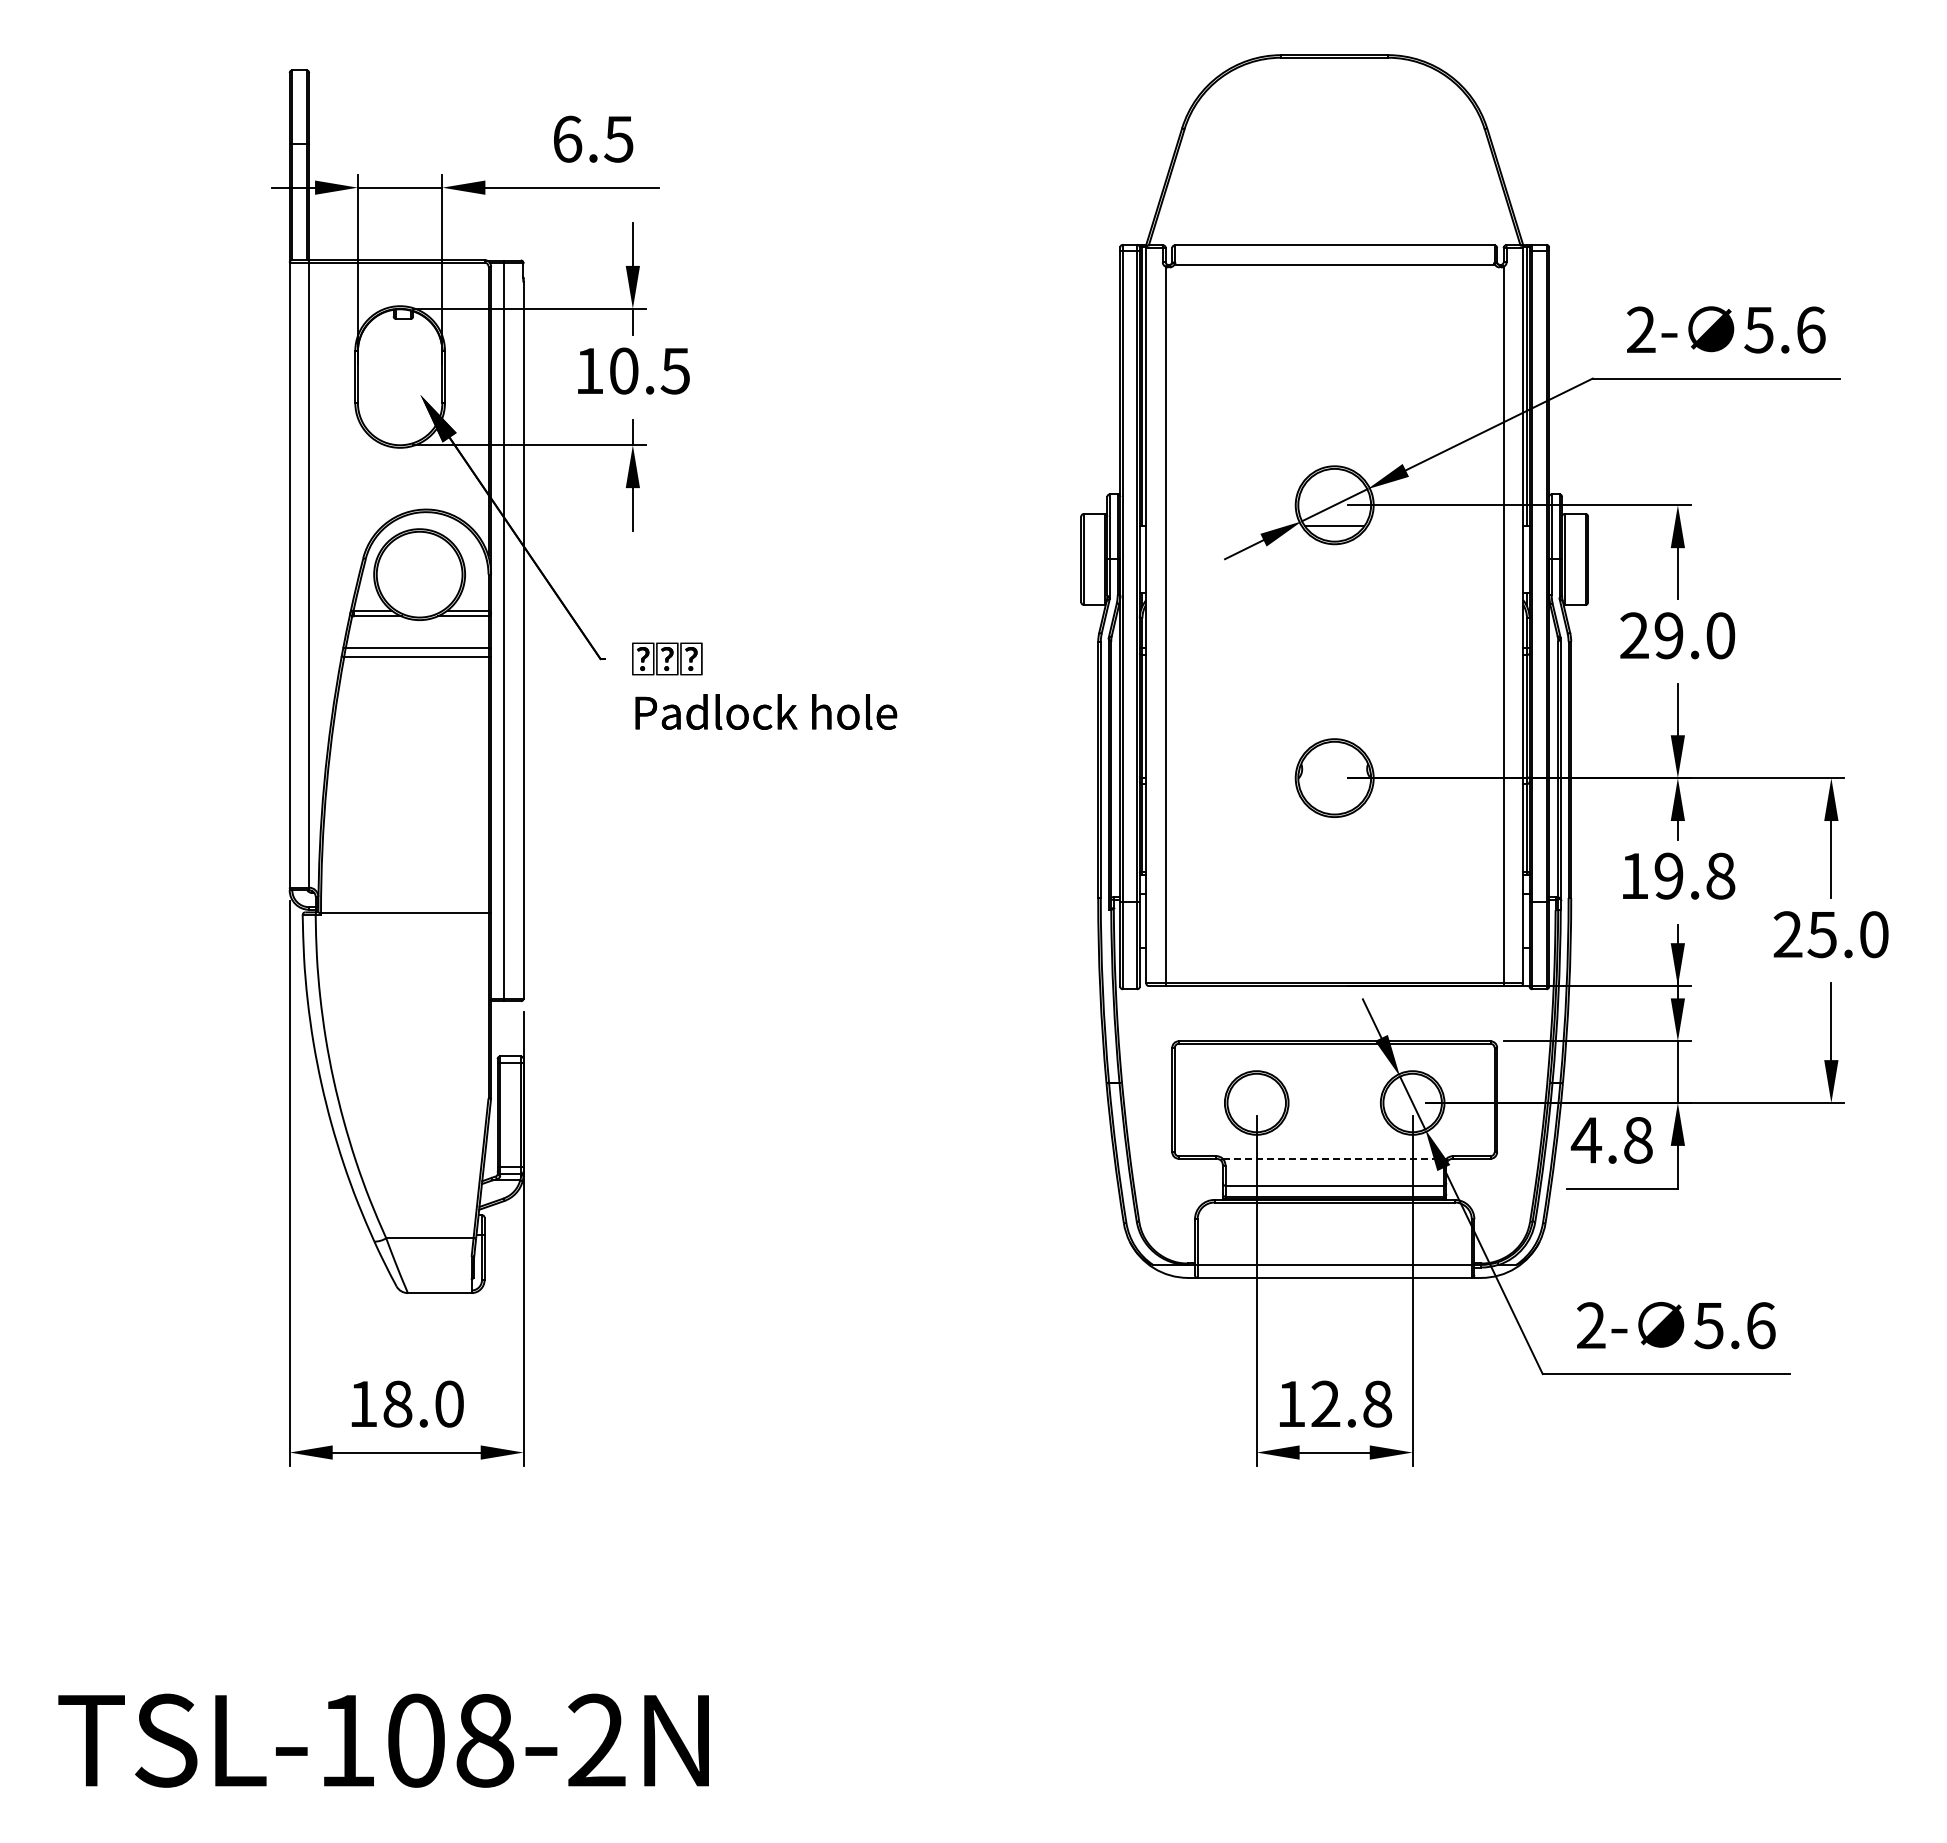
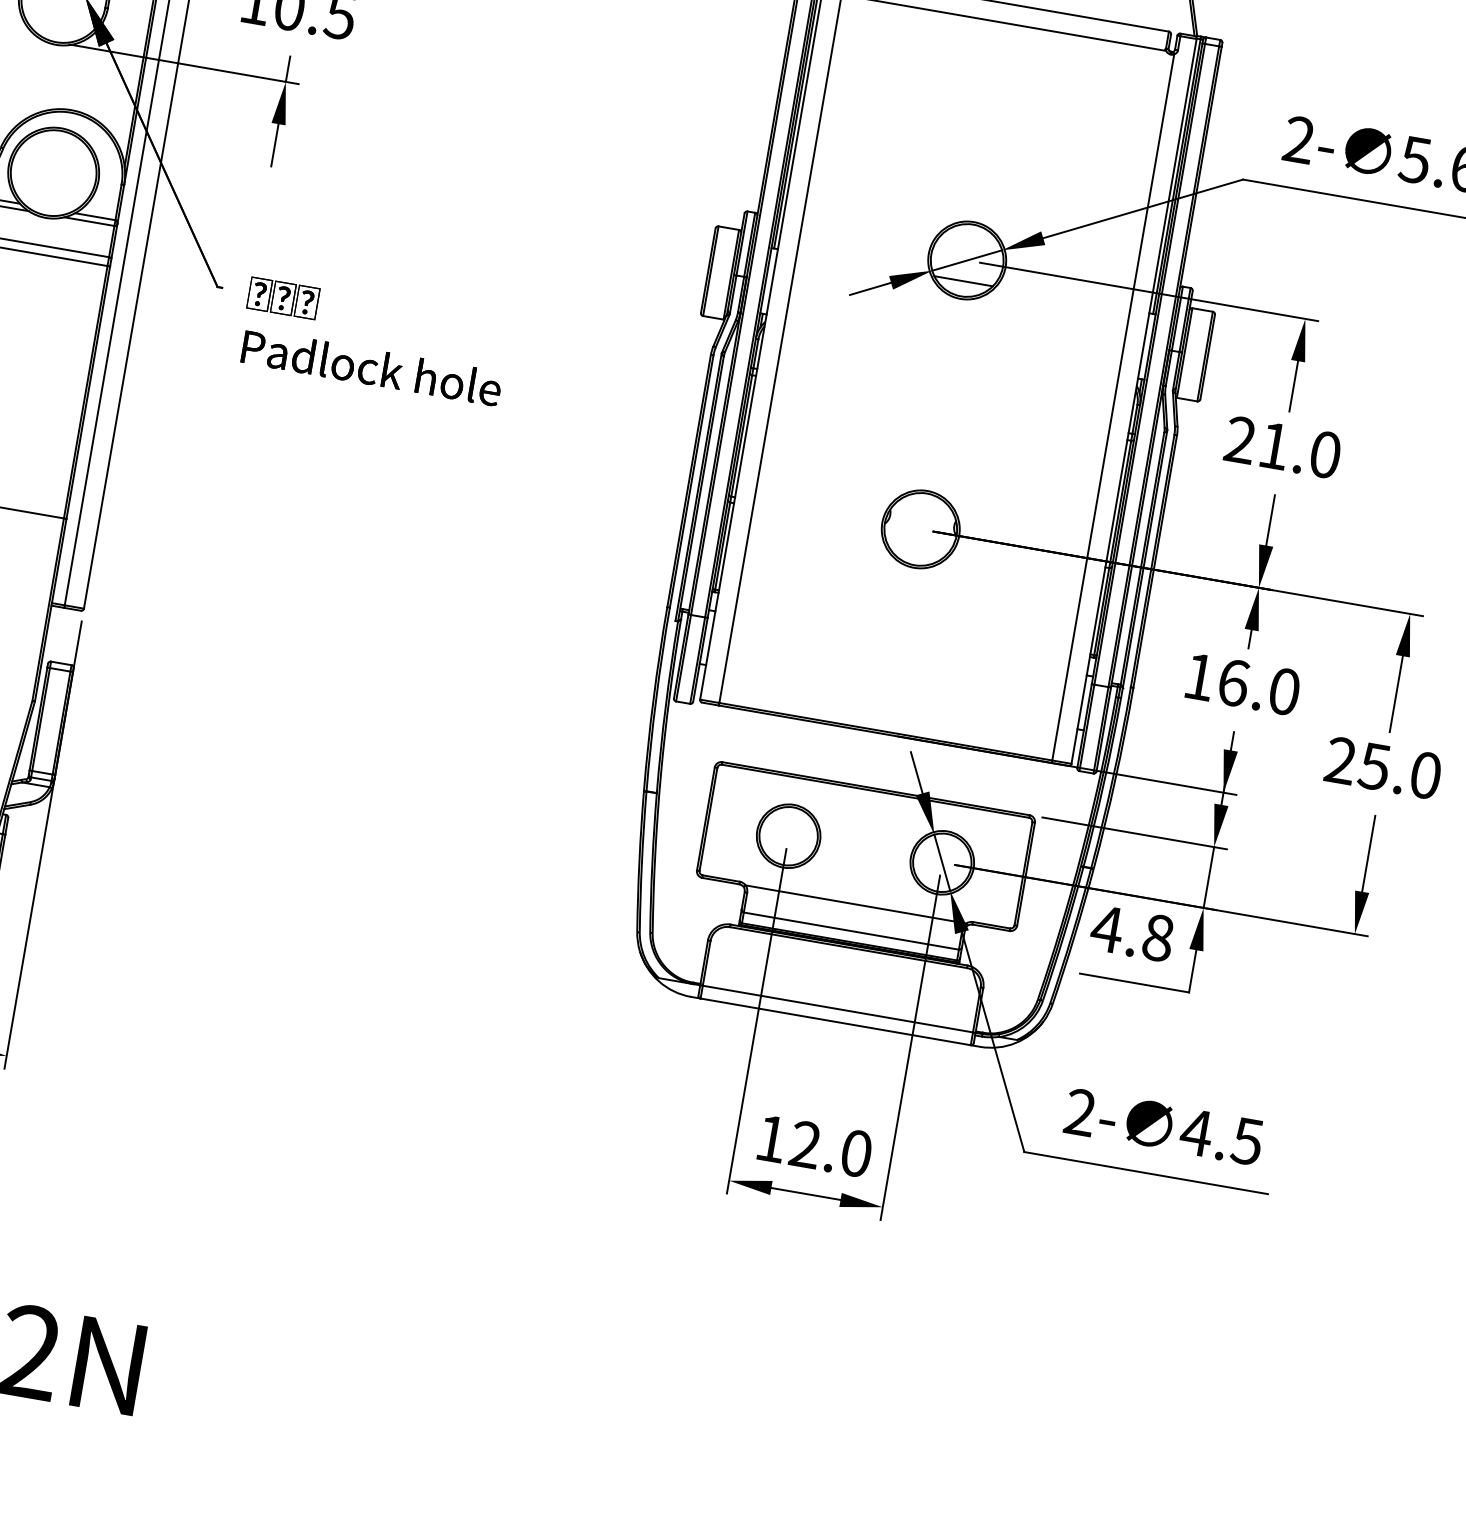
text: (1668, 635) -> (1273, 445), 29.0 -> 21.0
text: (1694, 875) -> (1258, 686), 19.8 -> 16.0
line: (1334, 1158) -> (855, 904), dashed -> solid
text: (1734, 1325) -> (1221, 1136), 5.6 -> 4.5
text: (1377, 1403) -> (856, 1152), 12.8 -> 12.0

